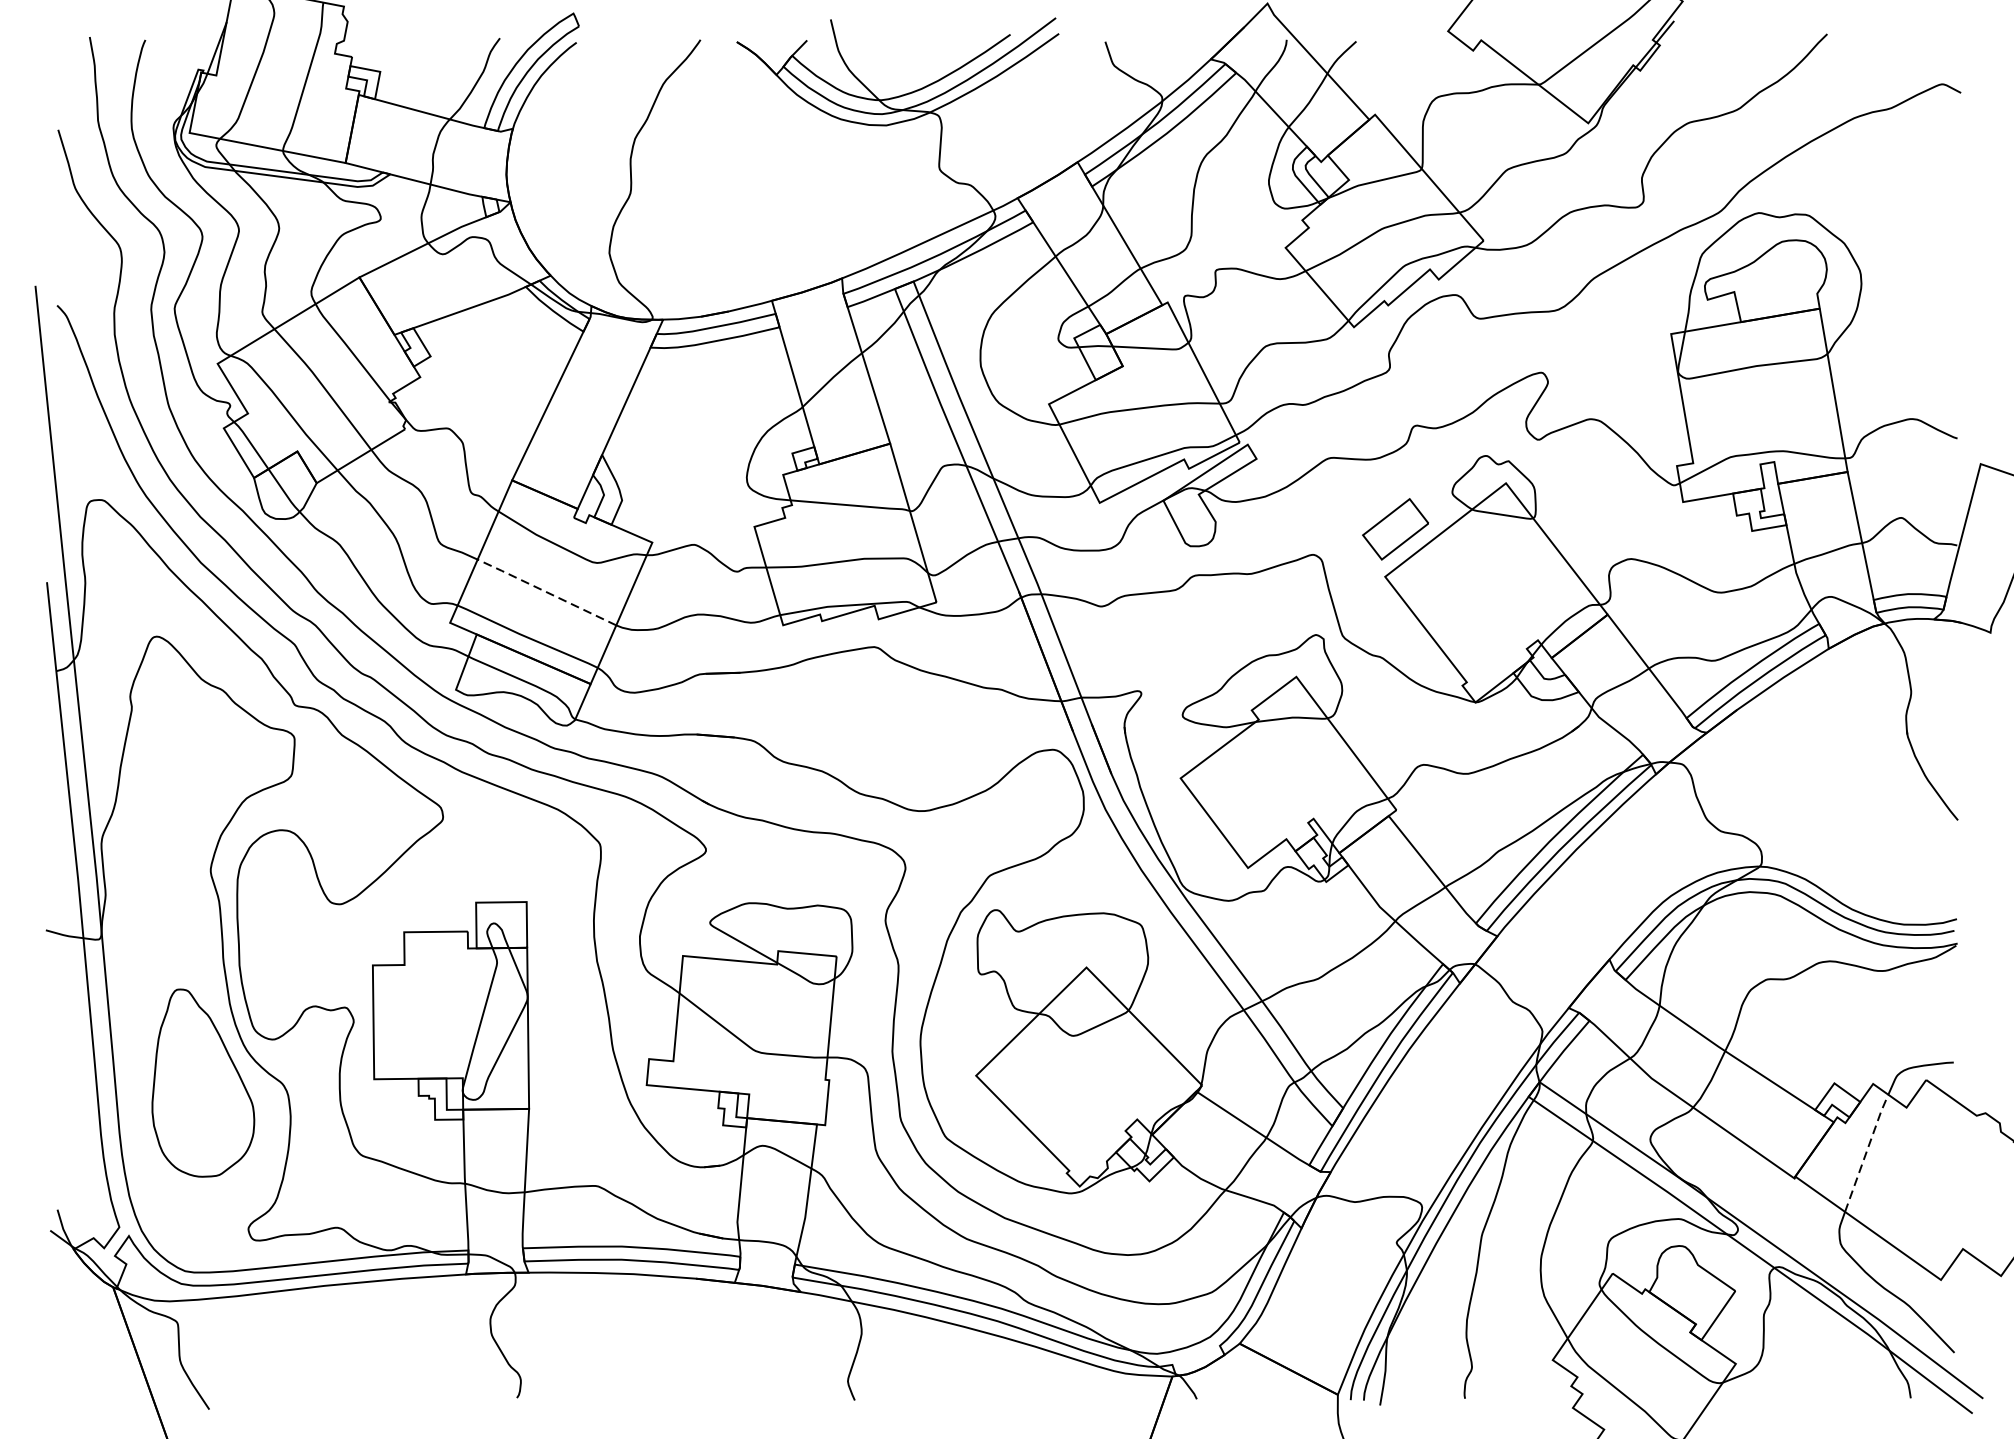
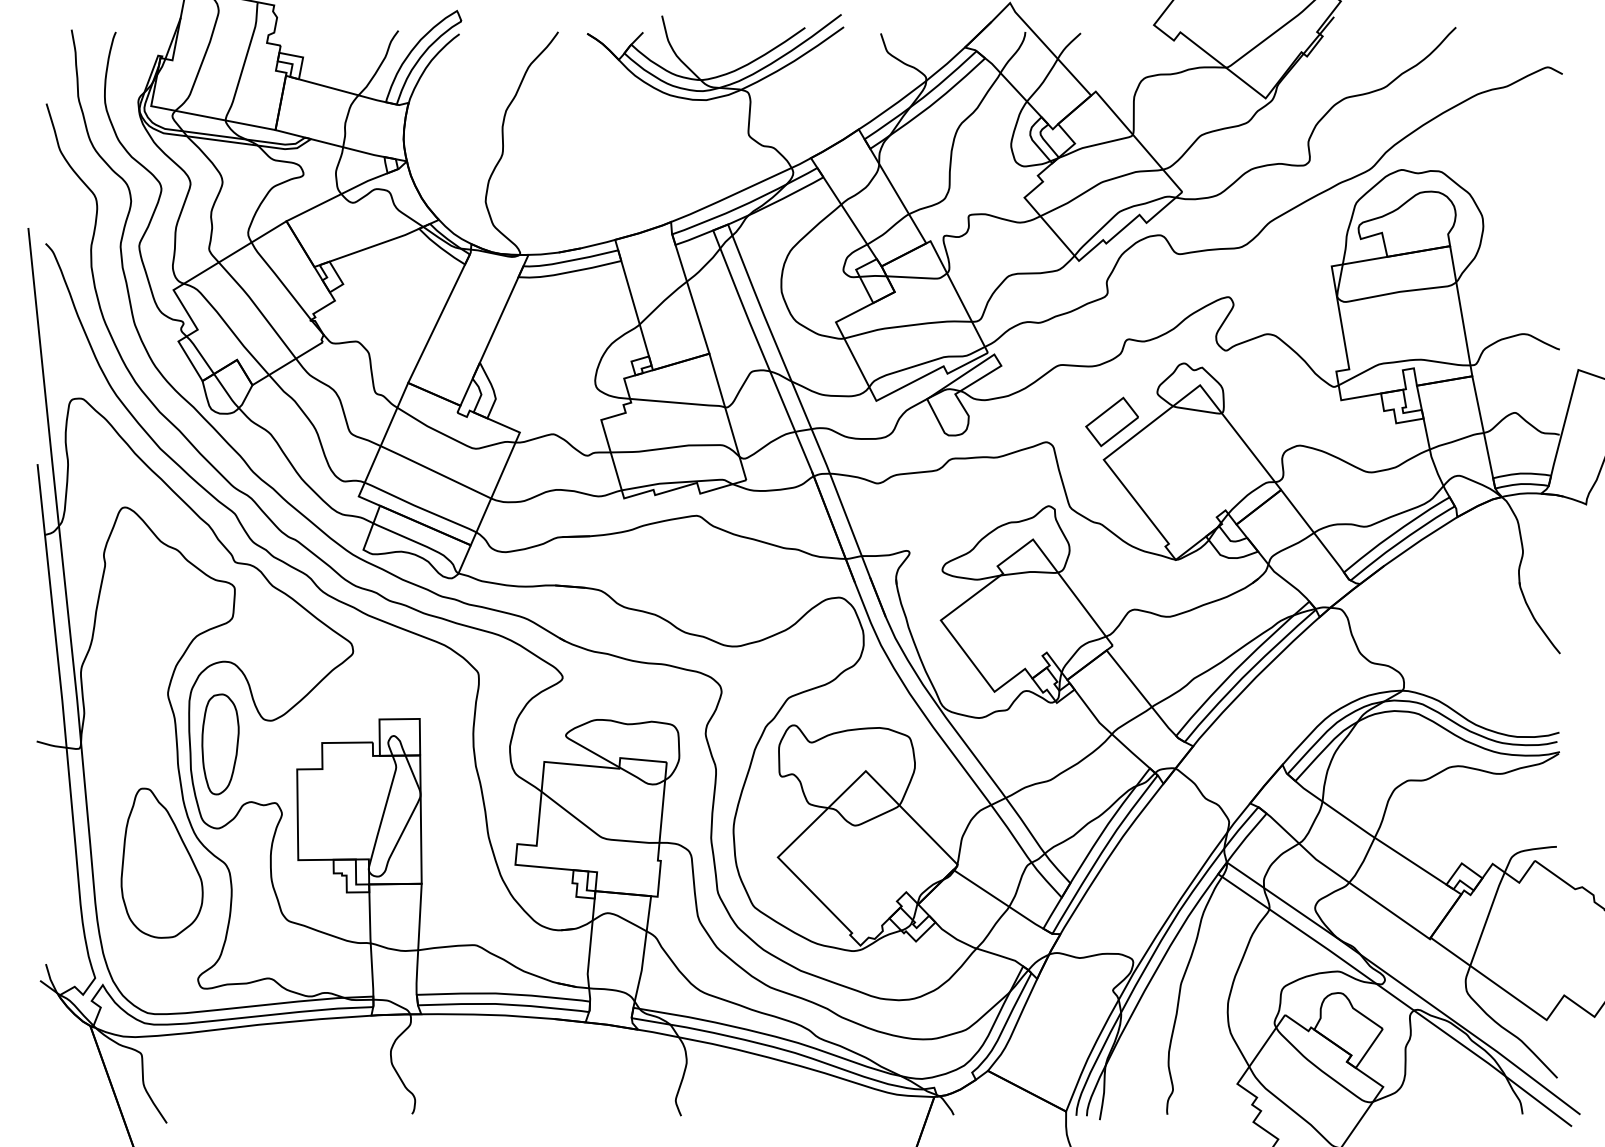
line: (546, 591) -> (435, 471), dashed -> solid
part: (276, 934) -> (220, 744), added
line: (1866, 1152) -> (1487, 918), dashed -> solid

